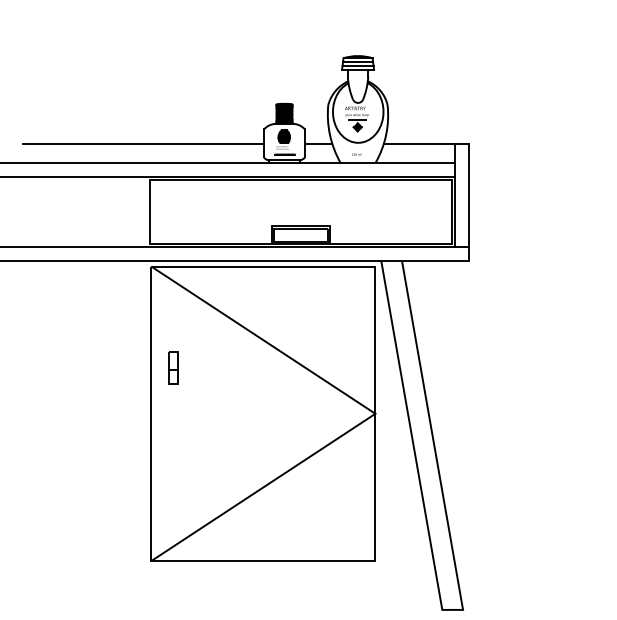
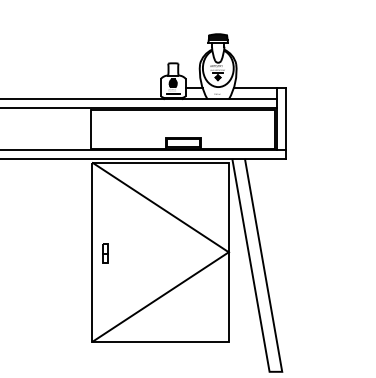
hatch: (284, 113) -> (173, 69), removed
line: (143, 145) -> (87, 88), removed
part: (173, 368) -> (105, 253), moved

